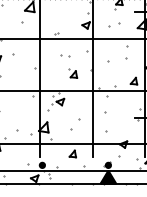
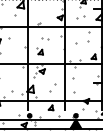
part: (72, 73) -> (39, 51), moved

